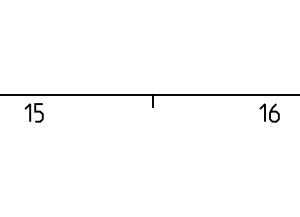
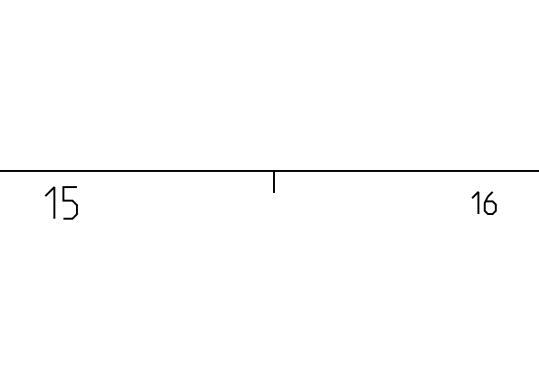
part: (269, 112) -> (484, 202), size x0.7

